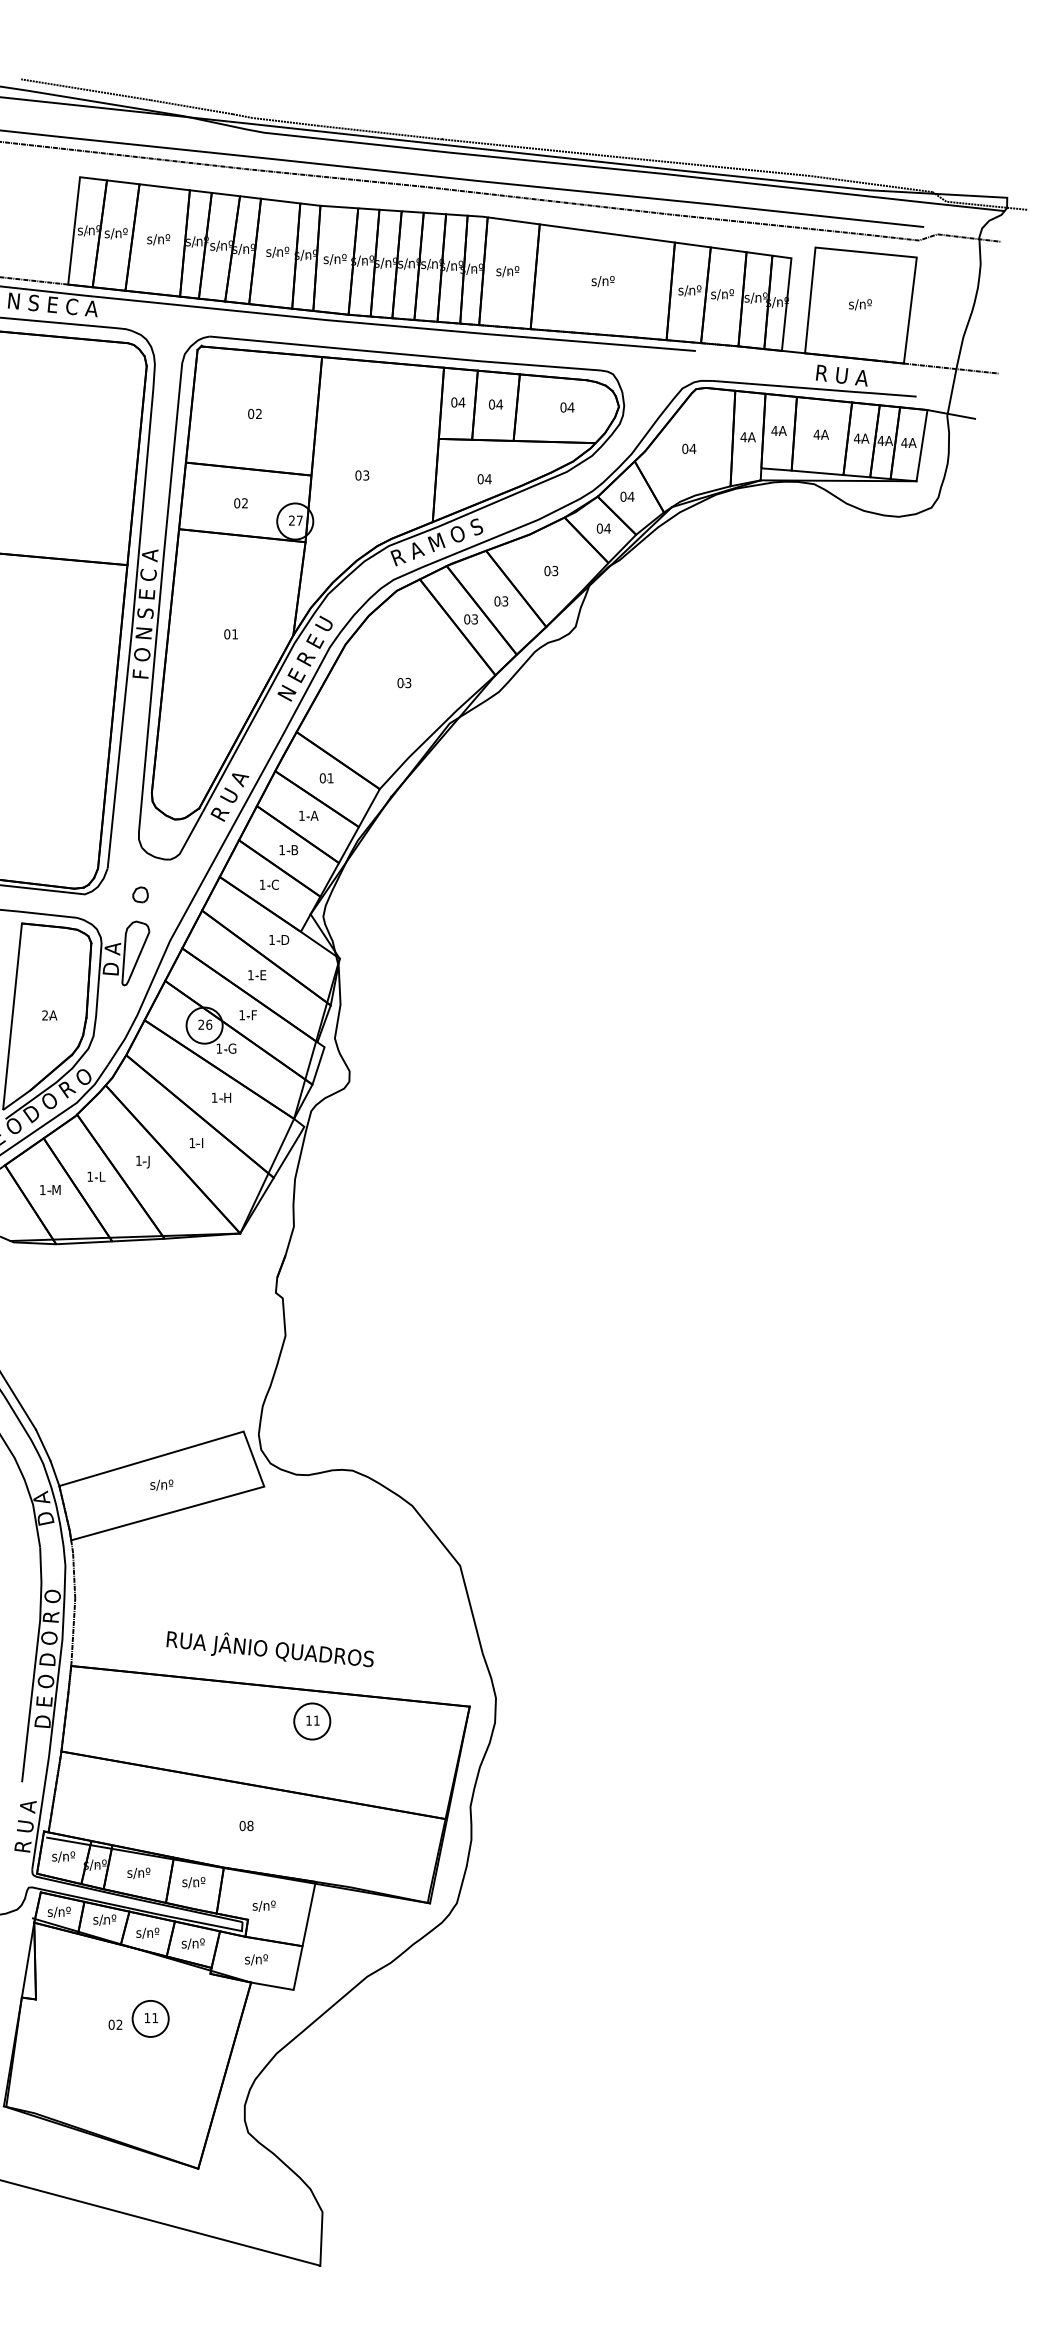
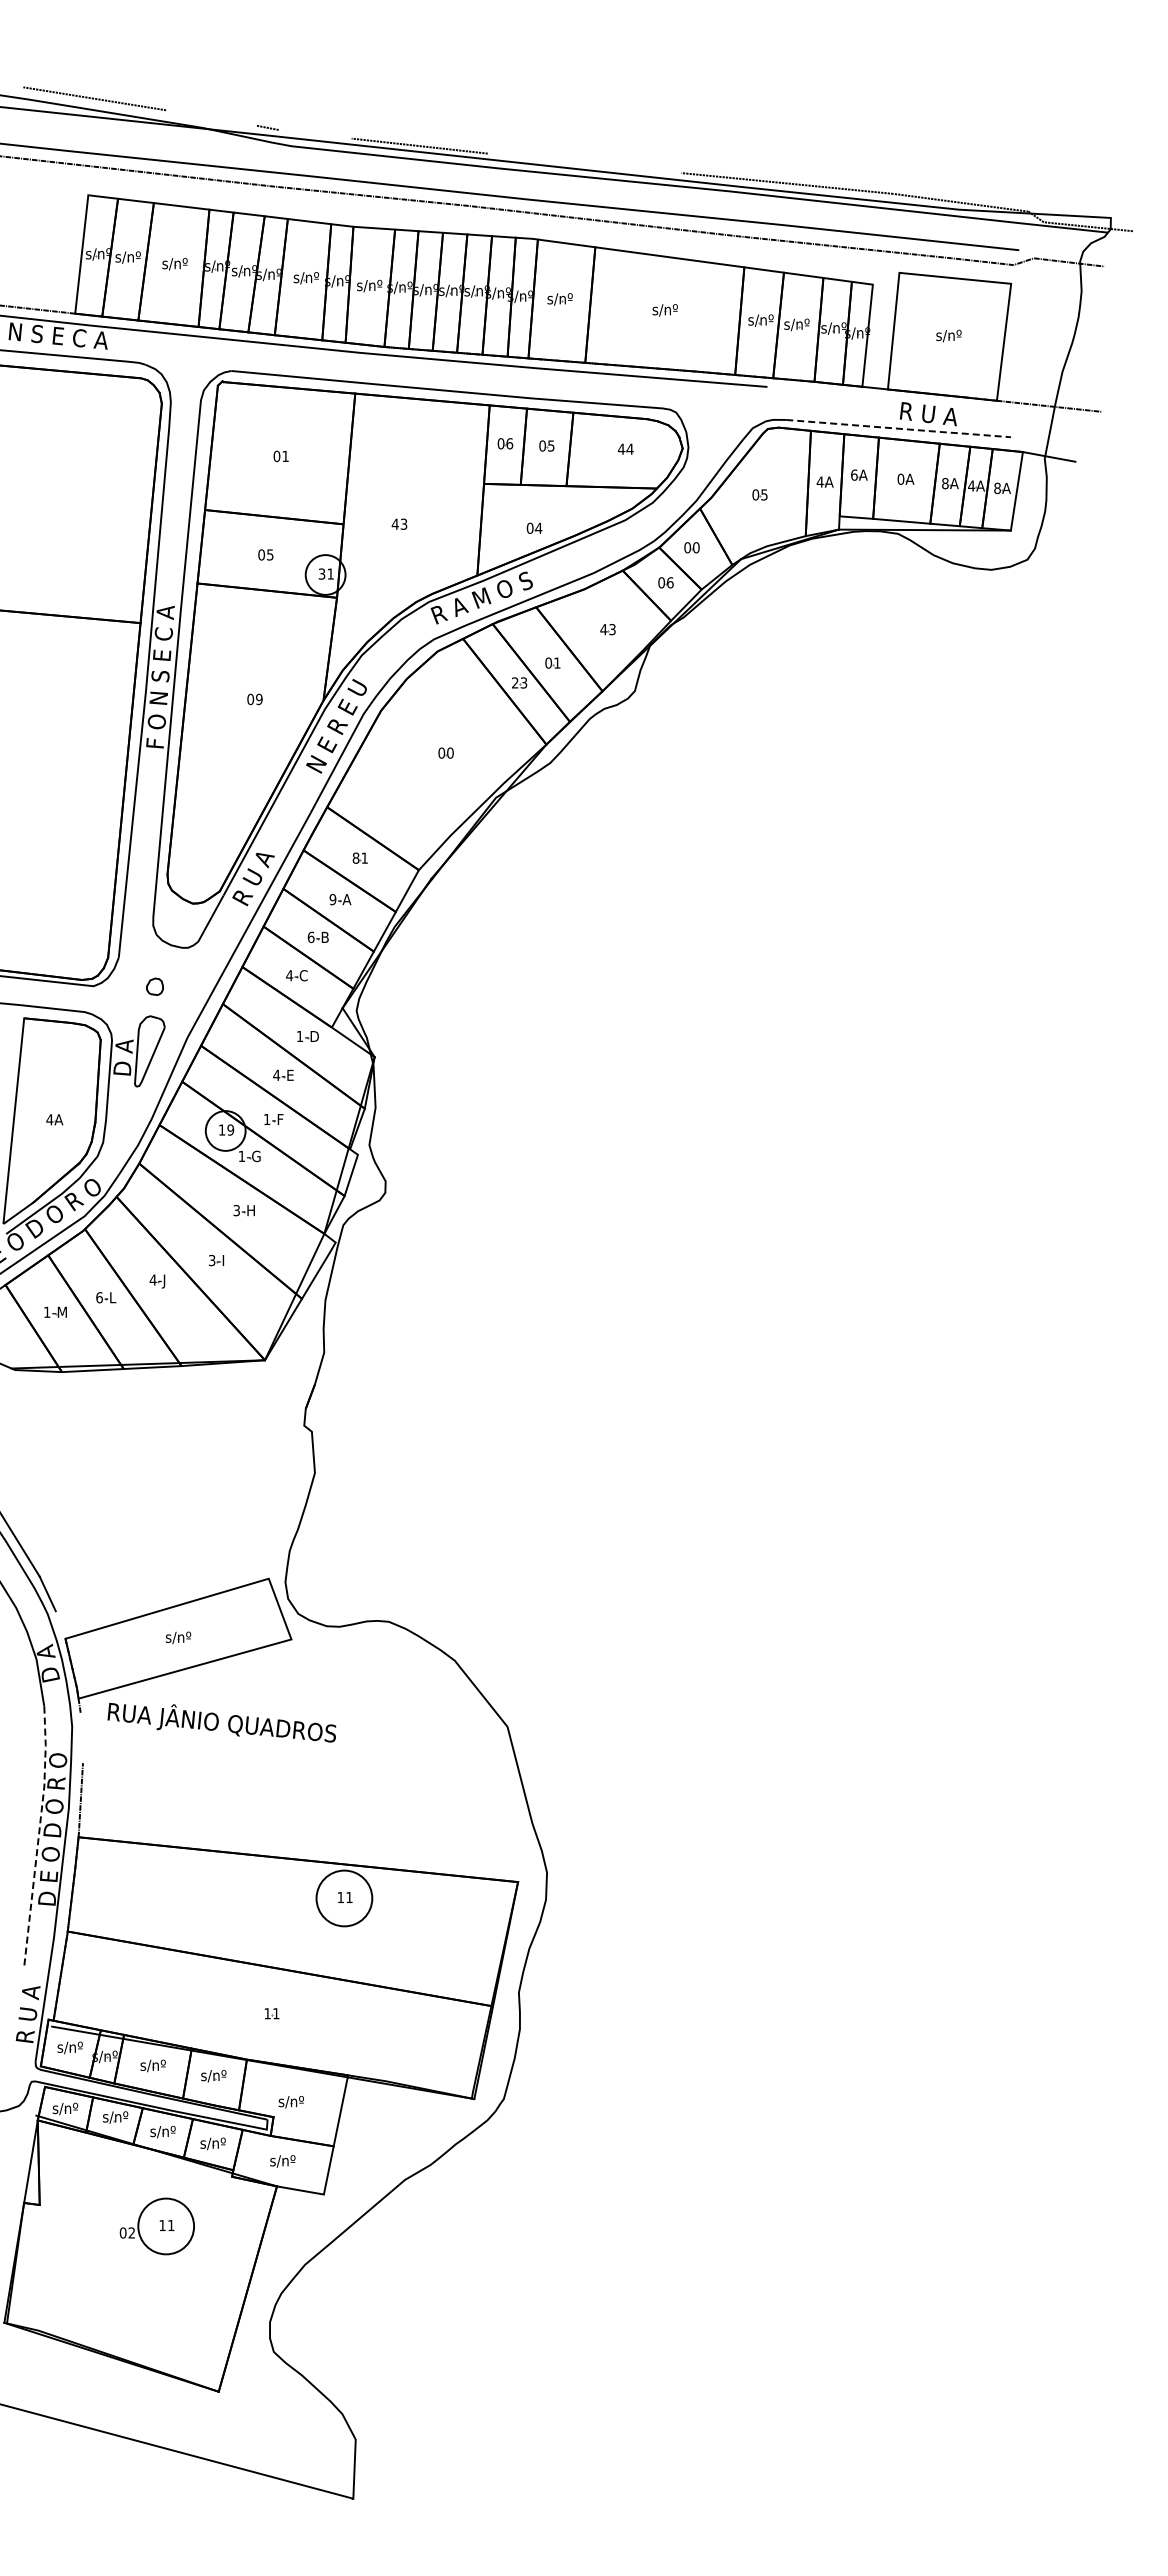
line: (191, 106) -> (211, 117), removed
line: (285, 121) -> (314, 133), removed
line: (529, 148) -> (584, 163), removed
line: (816, 388) -> (900, 428), solid -> dashed
text: (461, 402) -> (509, 443), 04 -> 06
text: (499, 404) -> (550, 445), 04 -> 05
text: (562, 406) -> (620, 448), 04 -> 44
text: (258, 413) -> (285, 455), 02 -> 01
text: (773, 430) -> (853, 474), 4A -> 6A
text: (816, 434) -> (900, 478), 4A -> 0A
text: (856, 438) -> (944, 483), 4A -> 8A
text: (904, 443) -> (997, 488), 4A -> 8A
text: (693, 448) -> (764, 494), 04 -> 05
text: (357, 474) -> (394, 523), 03 -> 43
text: (630, 496) -> (695, 547), 04 -> 00
text: (245, 502) -> (270, 554), 02 -> 05
text: (295, 520) -> (325, 573), 27 -> 31
text: (607, 528) -> (669, 582), 04 -> 06
text: (547, 570) -> (603, 629), 03 -> 43
text: (505, 600) -> (557, 662), 03 -> 01
text: (467, 618) -> (515, 682), 03 -> 23
text: (235, 634) -> (259, 699), 01 -> 09
text: (408, 682) -> (450, 752), 03 -> 00
text: (322, 777) -> (355, 857), 01 -> 81
text: (301, 815) -> (332, 899), 1-A -> 9-A
text: (281, 850) -> (310, 937), 1-B -> 6-B
text: (262, 884) -> (289, 975), 1-C -> 4-C
text: (250, 974) -> (276, 1074), 1-E -> 4-E
text: (44, 1015) -> (49, 1119), 2A -> 4A
text: (205, 1024) -> (226, 1129), 26 -> 19
text: (214, 1097) -> (236, 1210), 1-H -> 3-H
text: (191, 1143) -> (211, 1260), 1-I -> 3-I
text: (138, 1160) -> (152, 1279), 1-J -> 4-J
text: (90, 1176) -> (99, 1297), 1-L -> 6-L
line: (54, 1473) -> (60, 1624), removed
line: (73, 1575) -> (81, 1737), removed
text: (269, 1649) -> (221, 1722), moved
line: (34, 1664) -> (38, 1835), solid -> dashed
circle: (312, 1721) -> (344, 1898), size x1.4
text: (246, 1825) -> (271, 2013), 08 -> 11
circle: (150, 2018) -> (166, 2226), size x1.4

